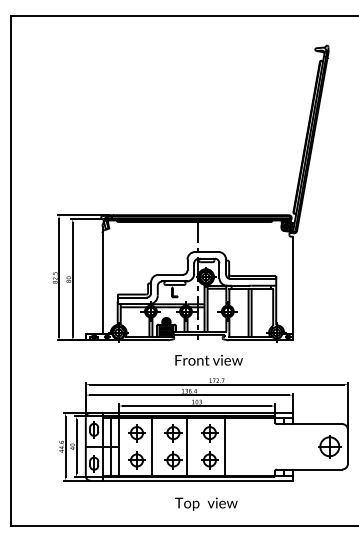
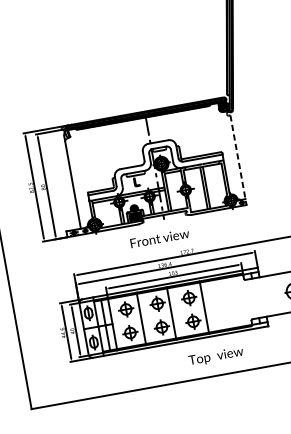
line: (292, 288) -> (238, 160), solid -> dashed
text: (208, 360) -> (159, 238), moved
text: (206, 503) -> (216, 356), moved

